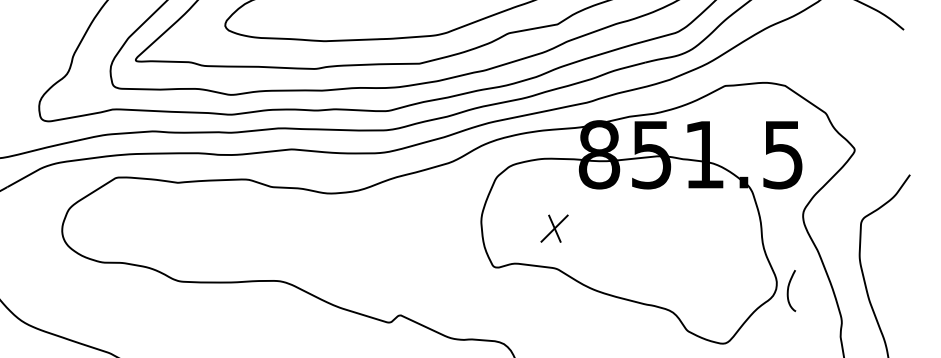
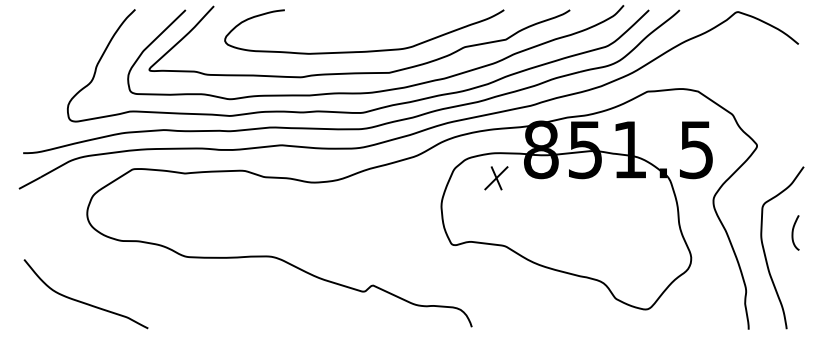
part: (554, 228) -> (496, 178), moved
curve: (788, 290) -> (793, 232), moved

